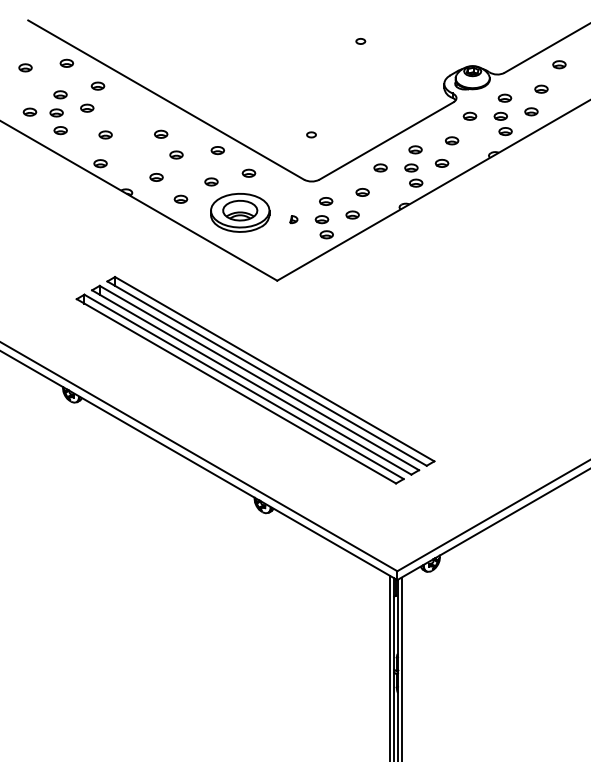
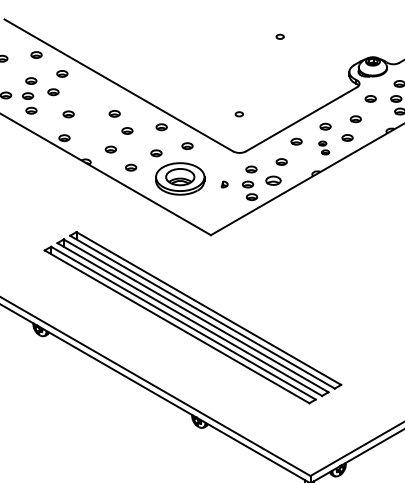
part: (413, 175) -> (323, 147), size x0.7
part: (352, 214) -> (273, 180), size x1.4

